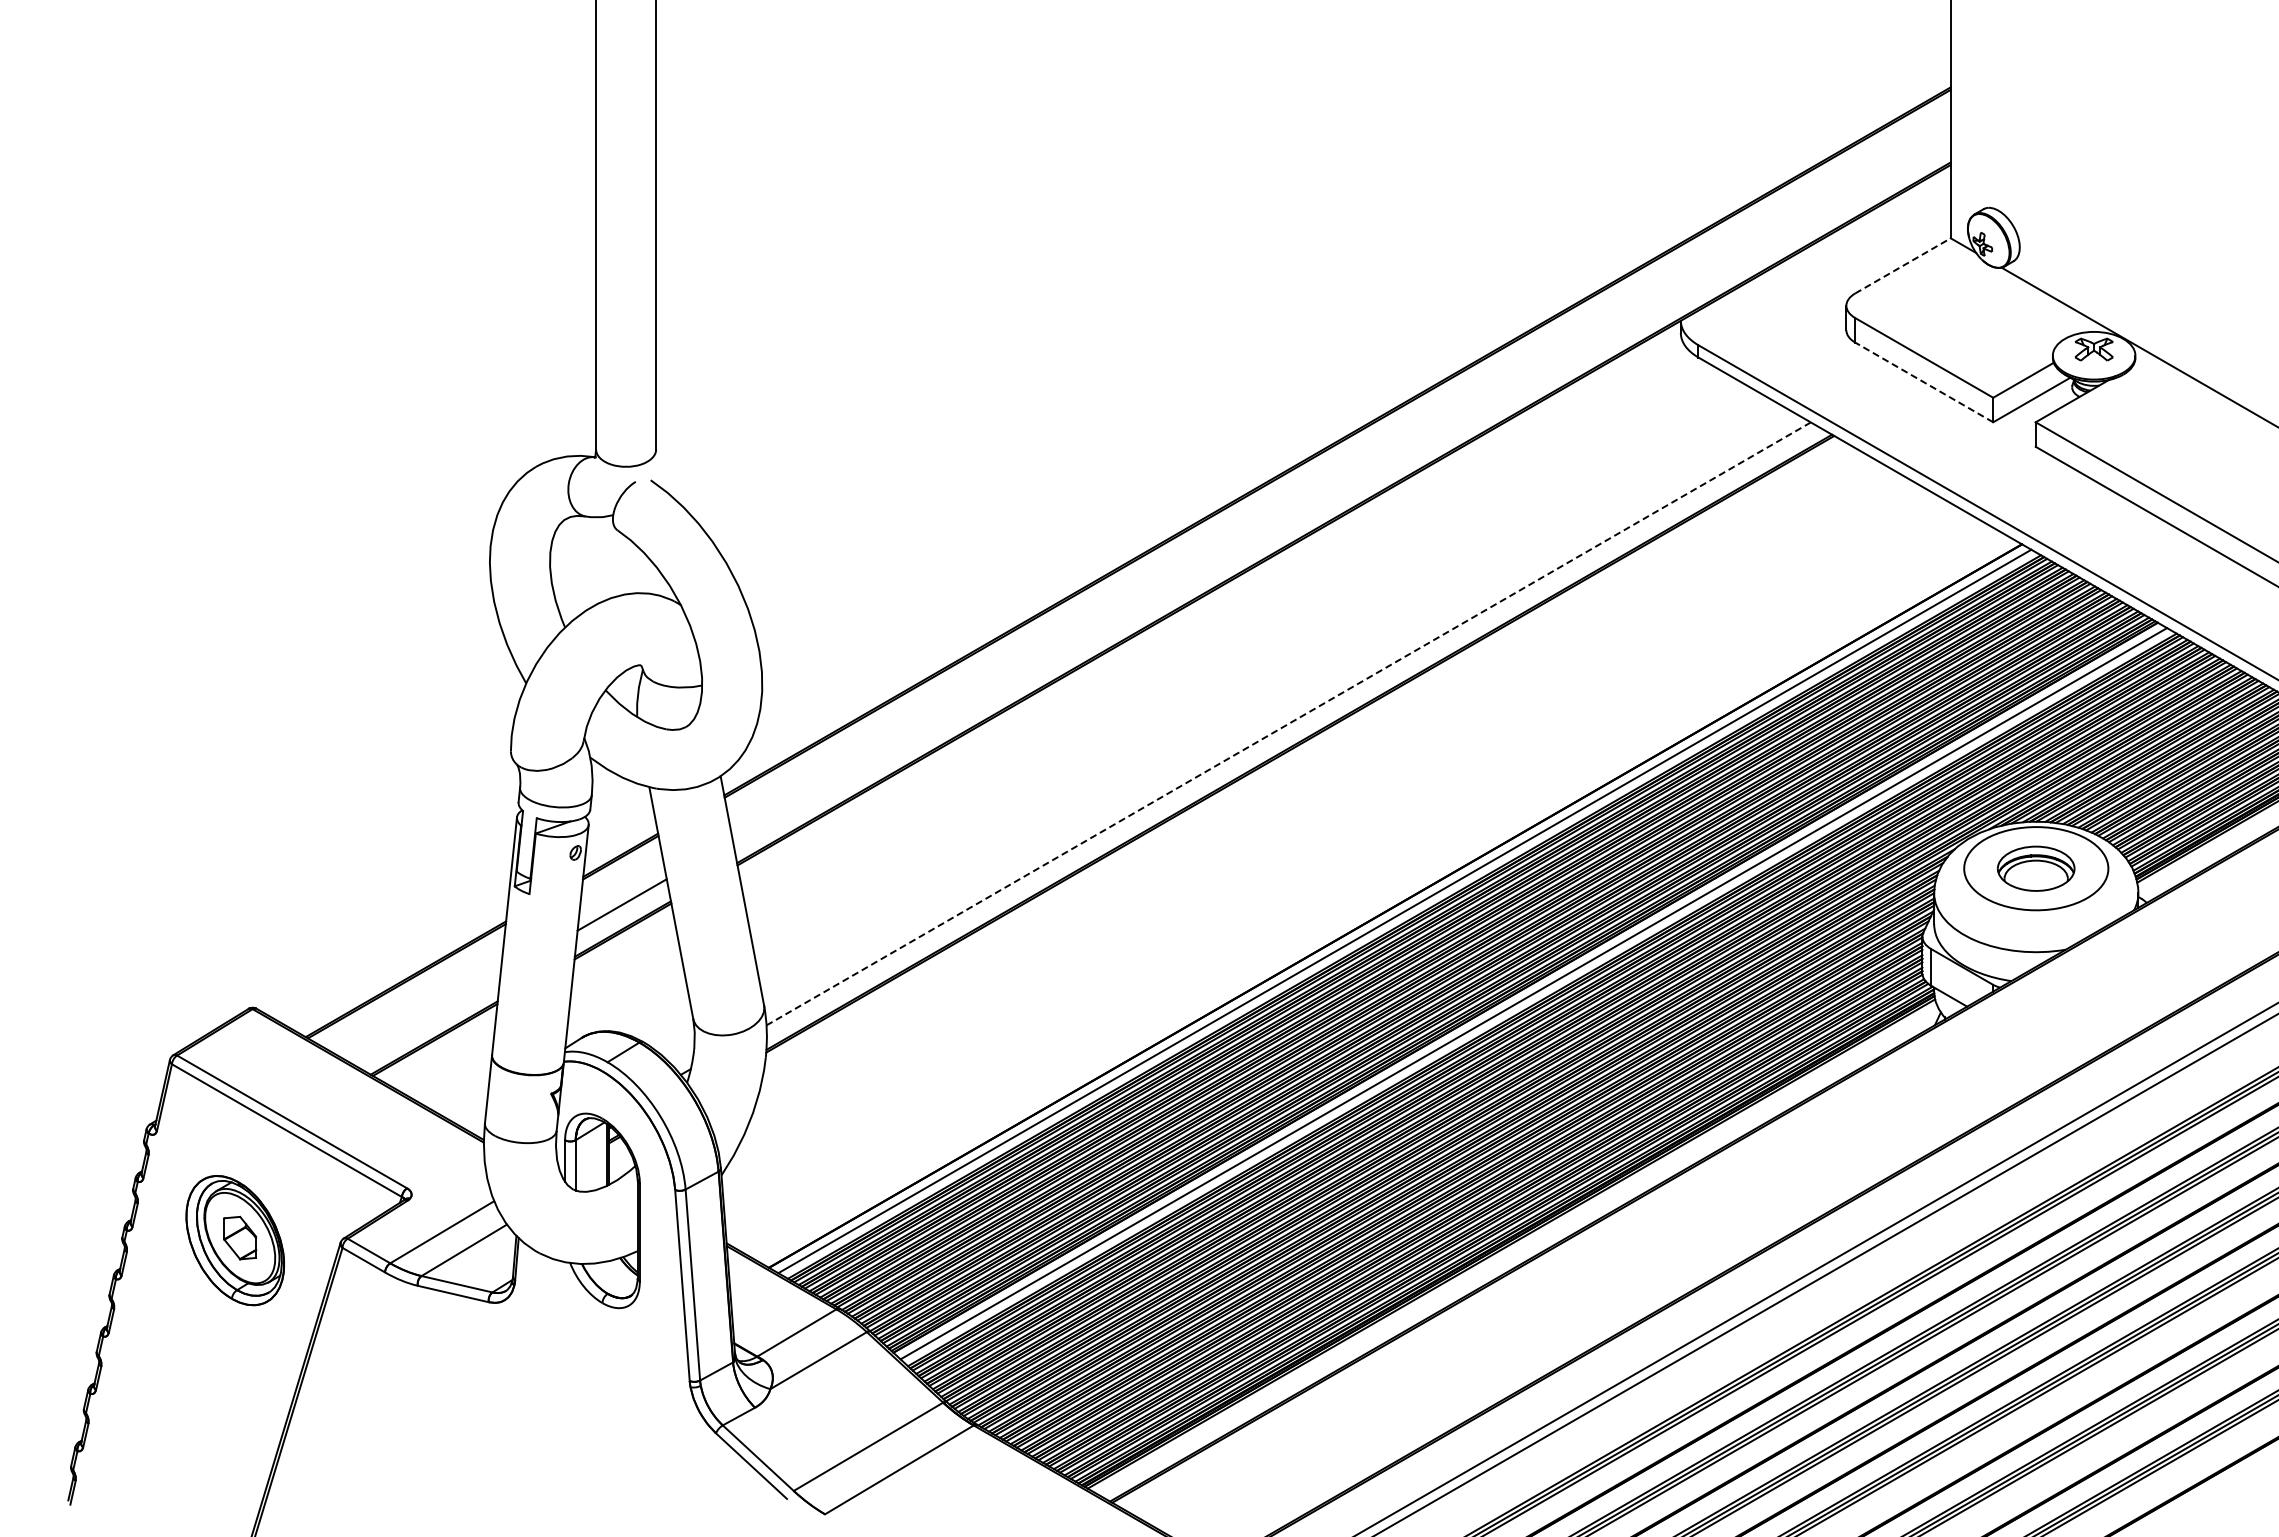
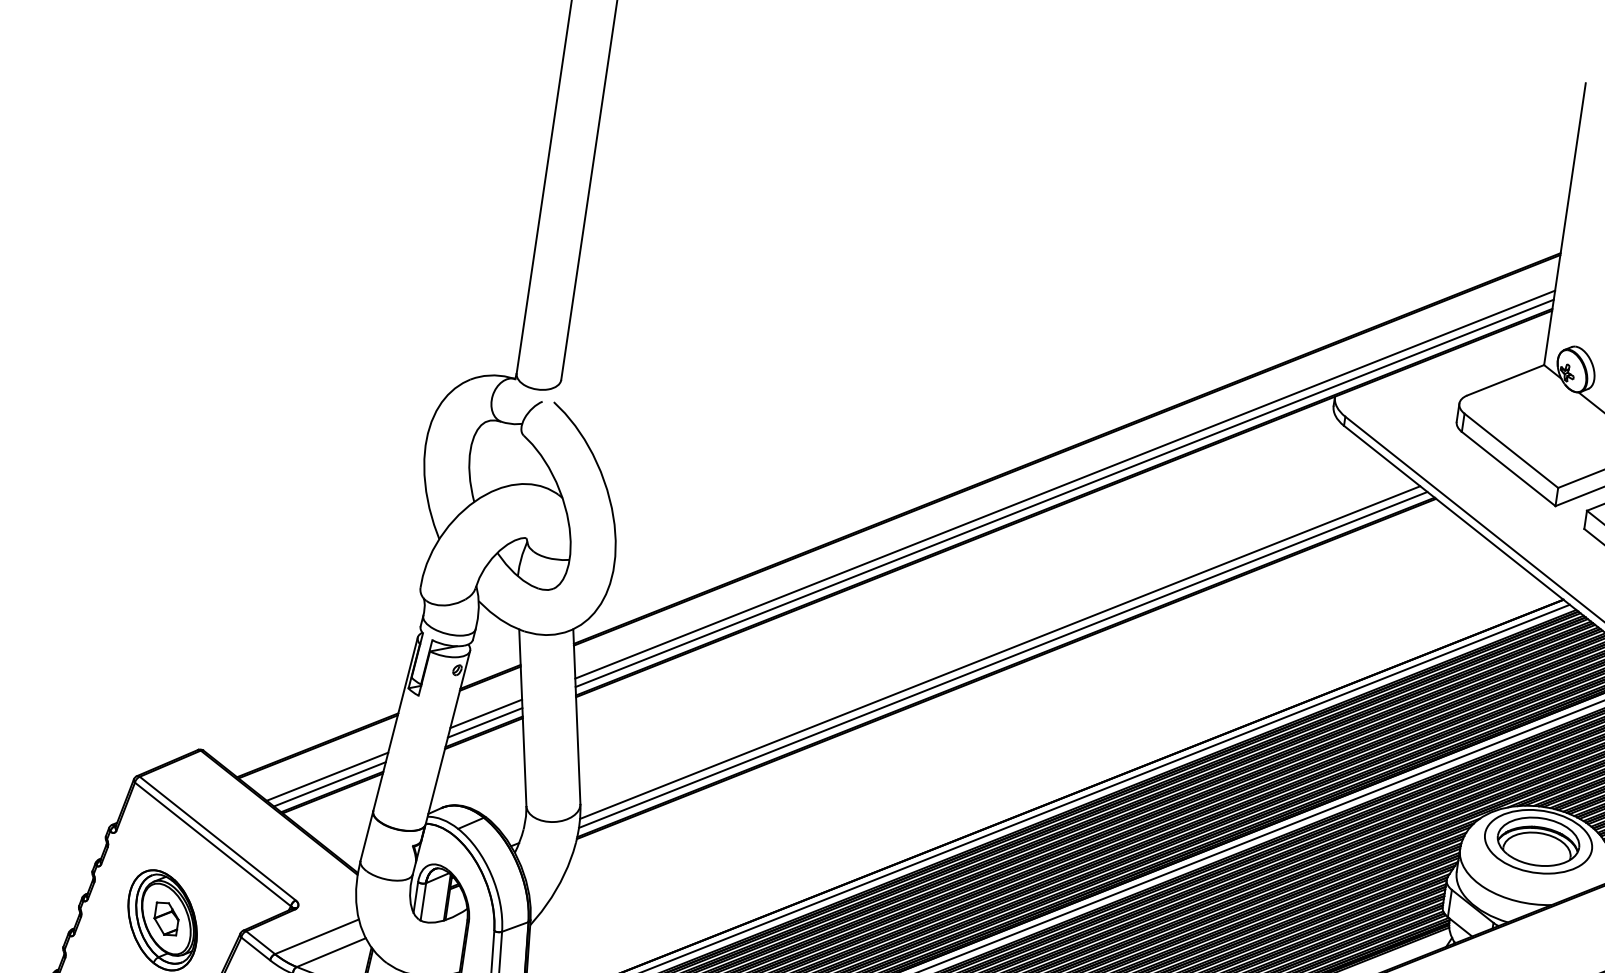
line: (1903, 265) -> (1506, 380), dashed -> solid
line: (1924, 382) -> (1508, 469), dashed -> solid
line: (1341, 489) -> (1064, 484), added
line: (1342, 501) -> (1064, 493), added
line: (1288, 723) -> (1000, 652), dashed -> solid
line: (1293, 732) -> (1002, 659), added
part: (2035, 868) -> (1537, 841), size x1.43
line: (622, 916) -> (485, 722), added
line: (424, 1018) -> (327, 776), added
line: (429, 1028) -> (329, 784), added

